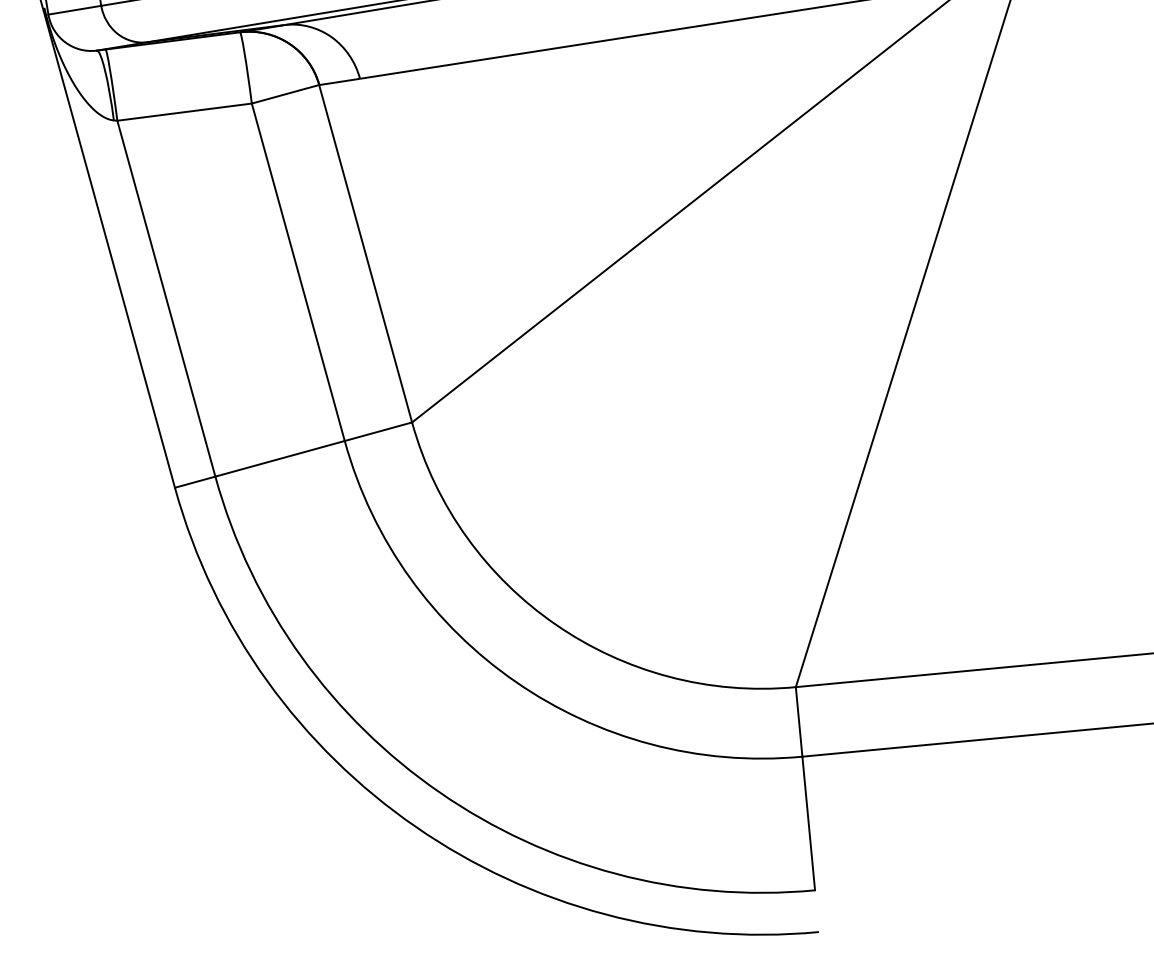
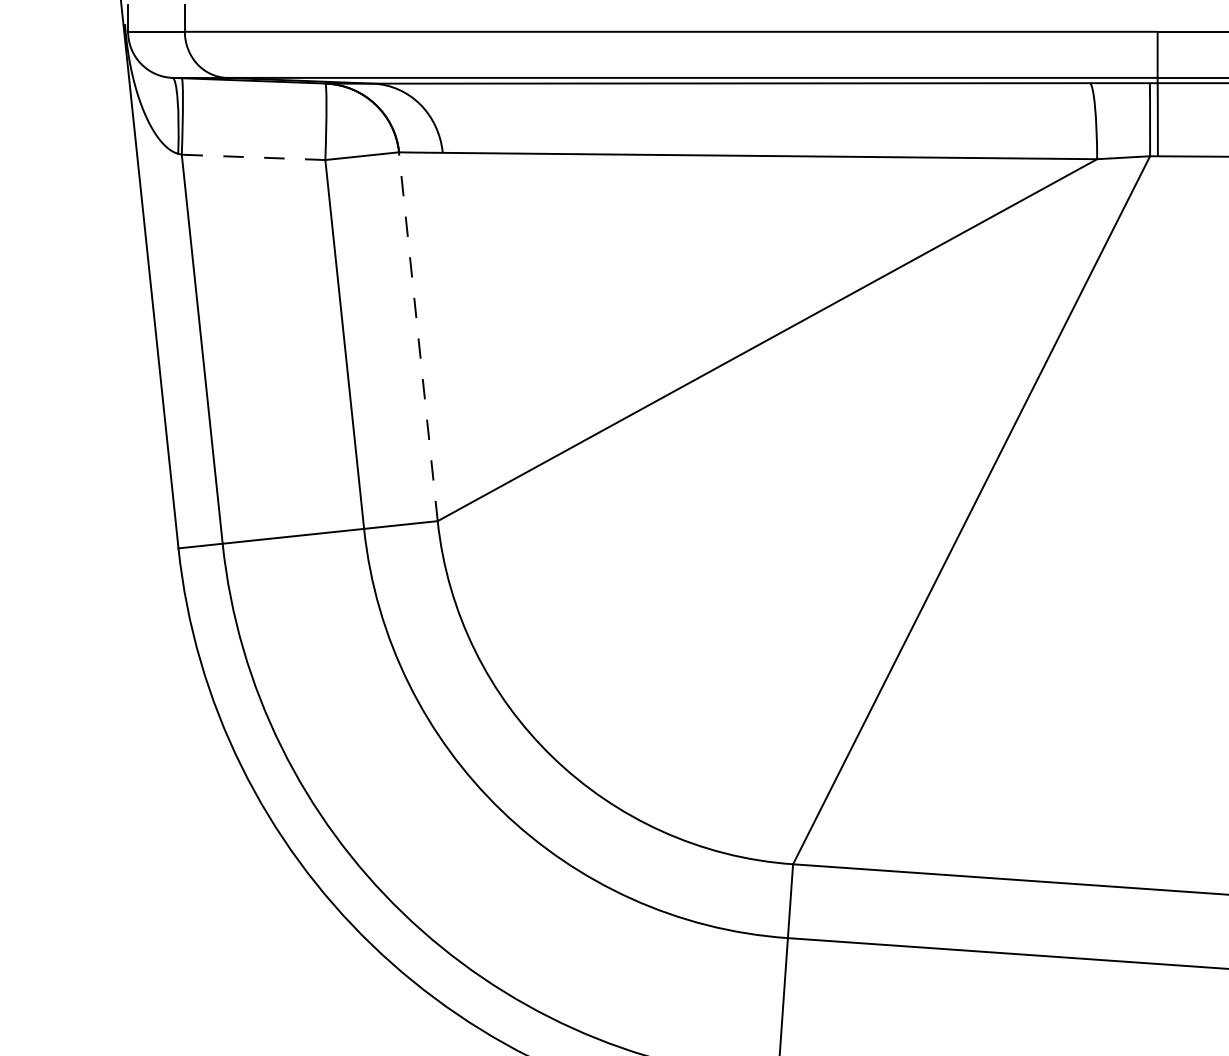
line: (184, 112) -> (253, 157), solid -> dashed
line: (365, 253) -> (418, 336), solid -> dashed

